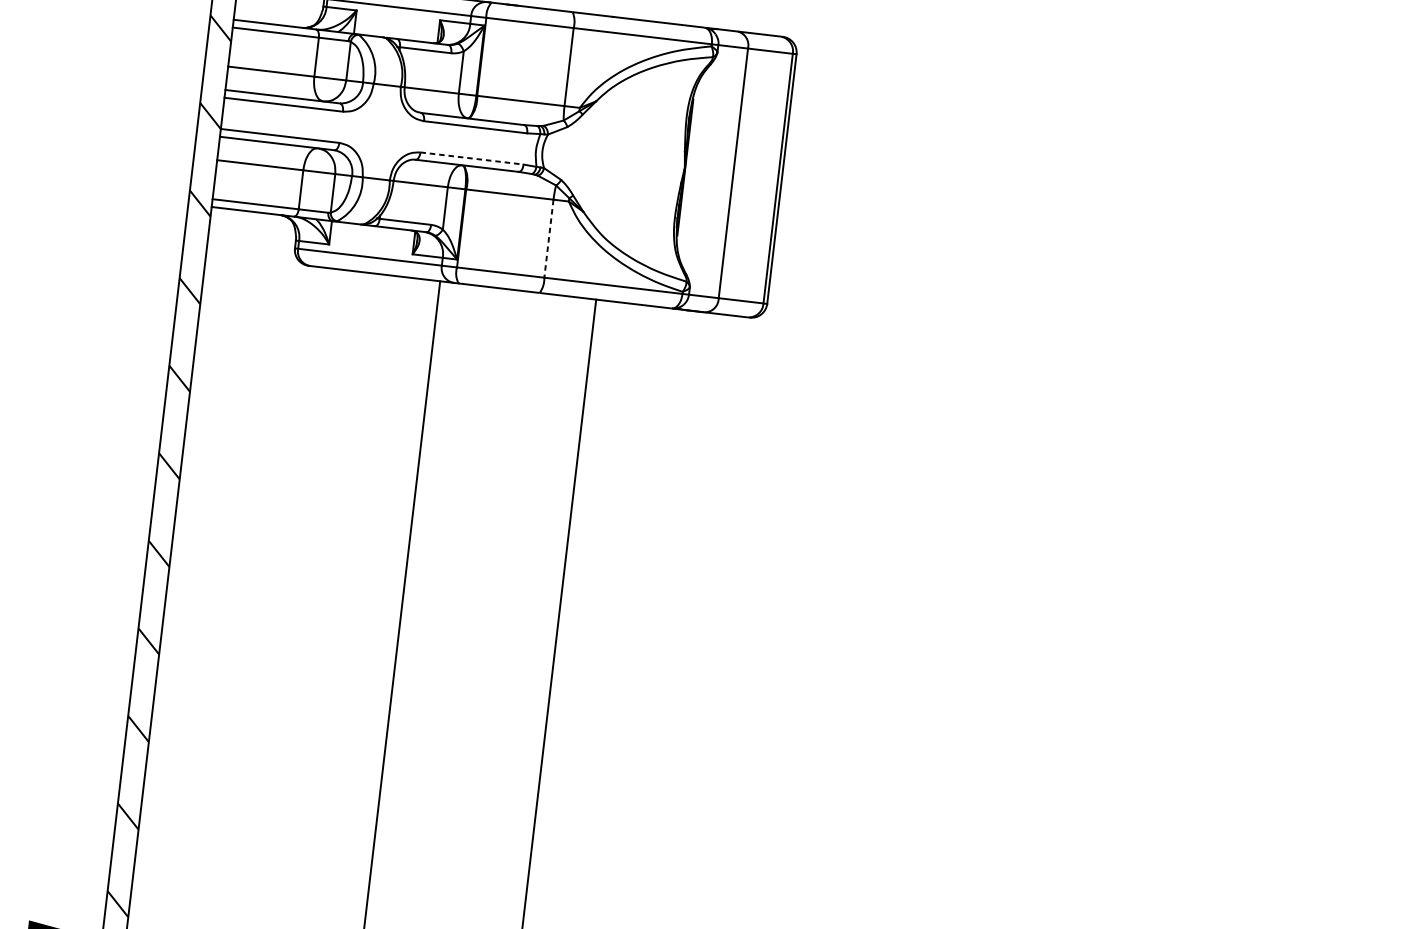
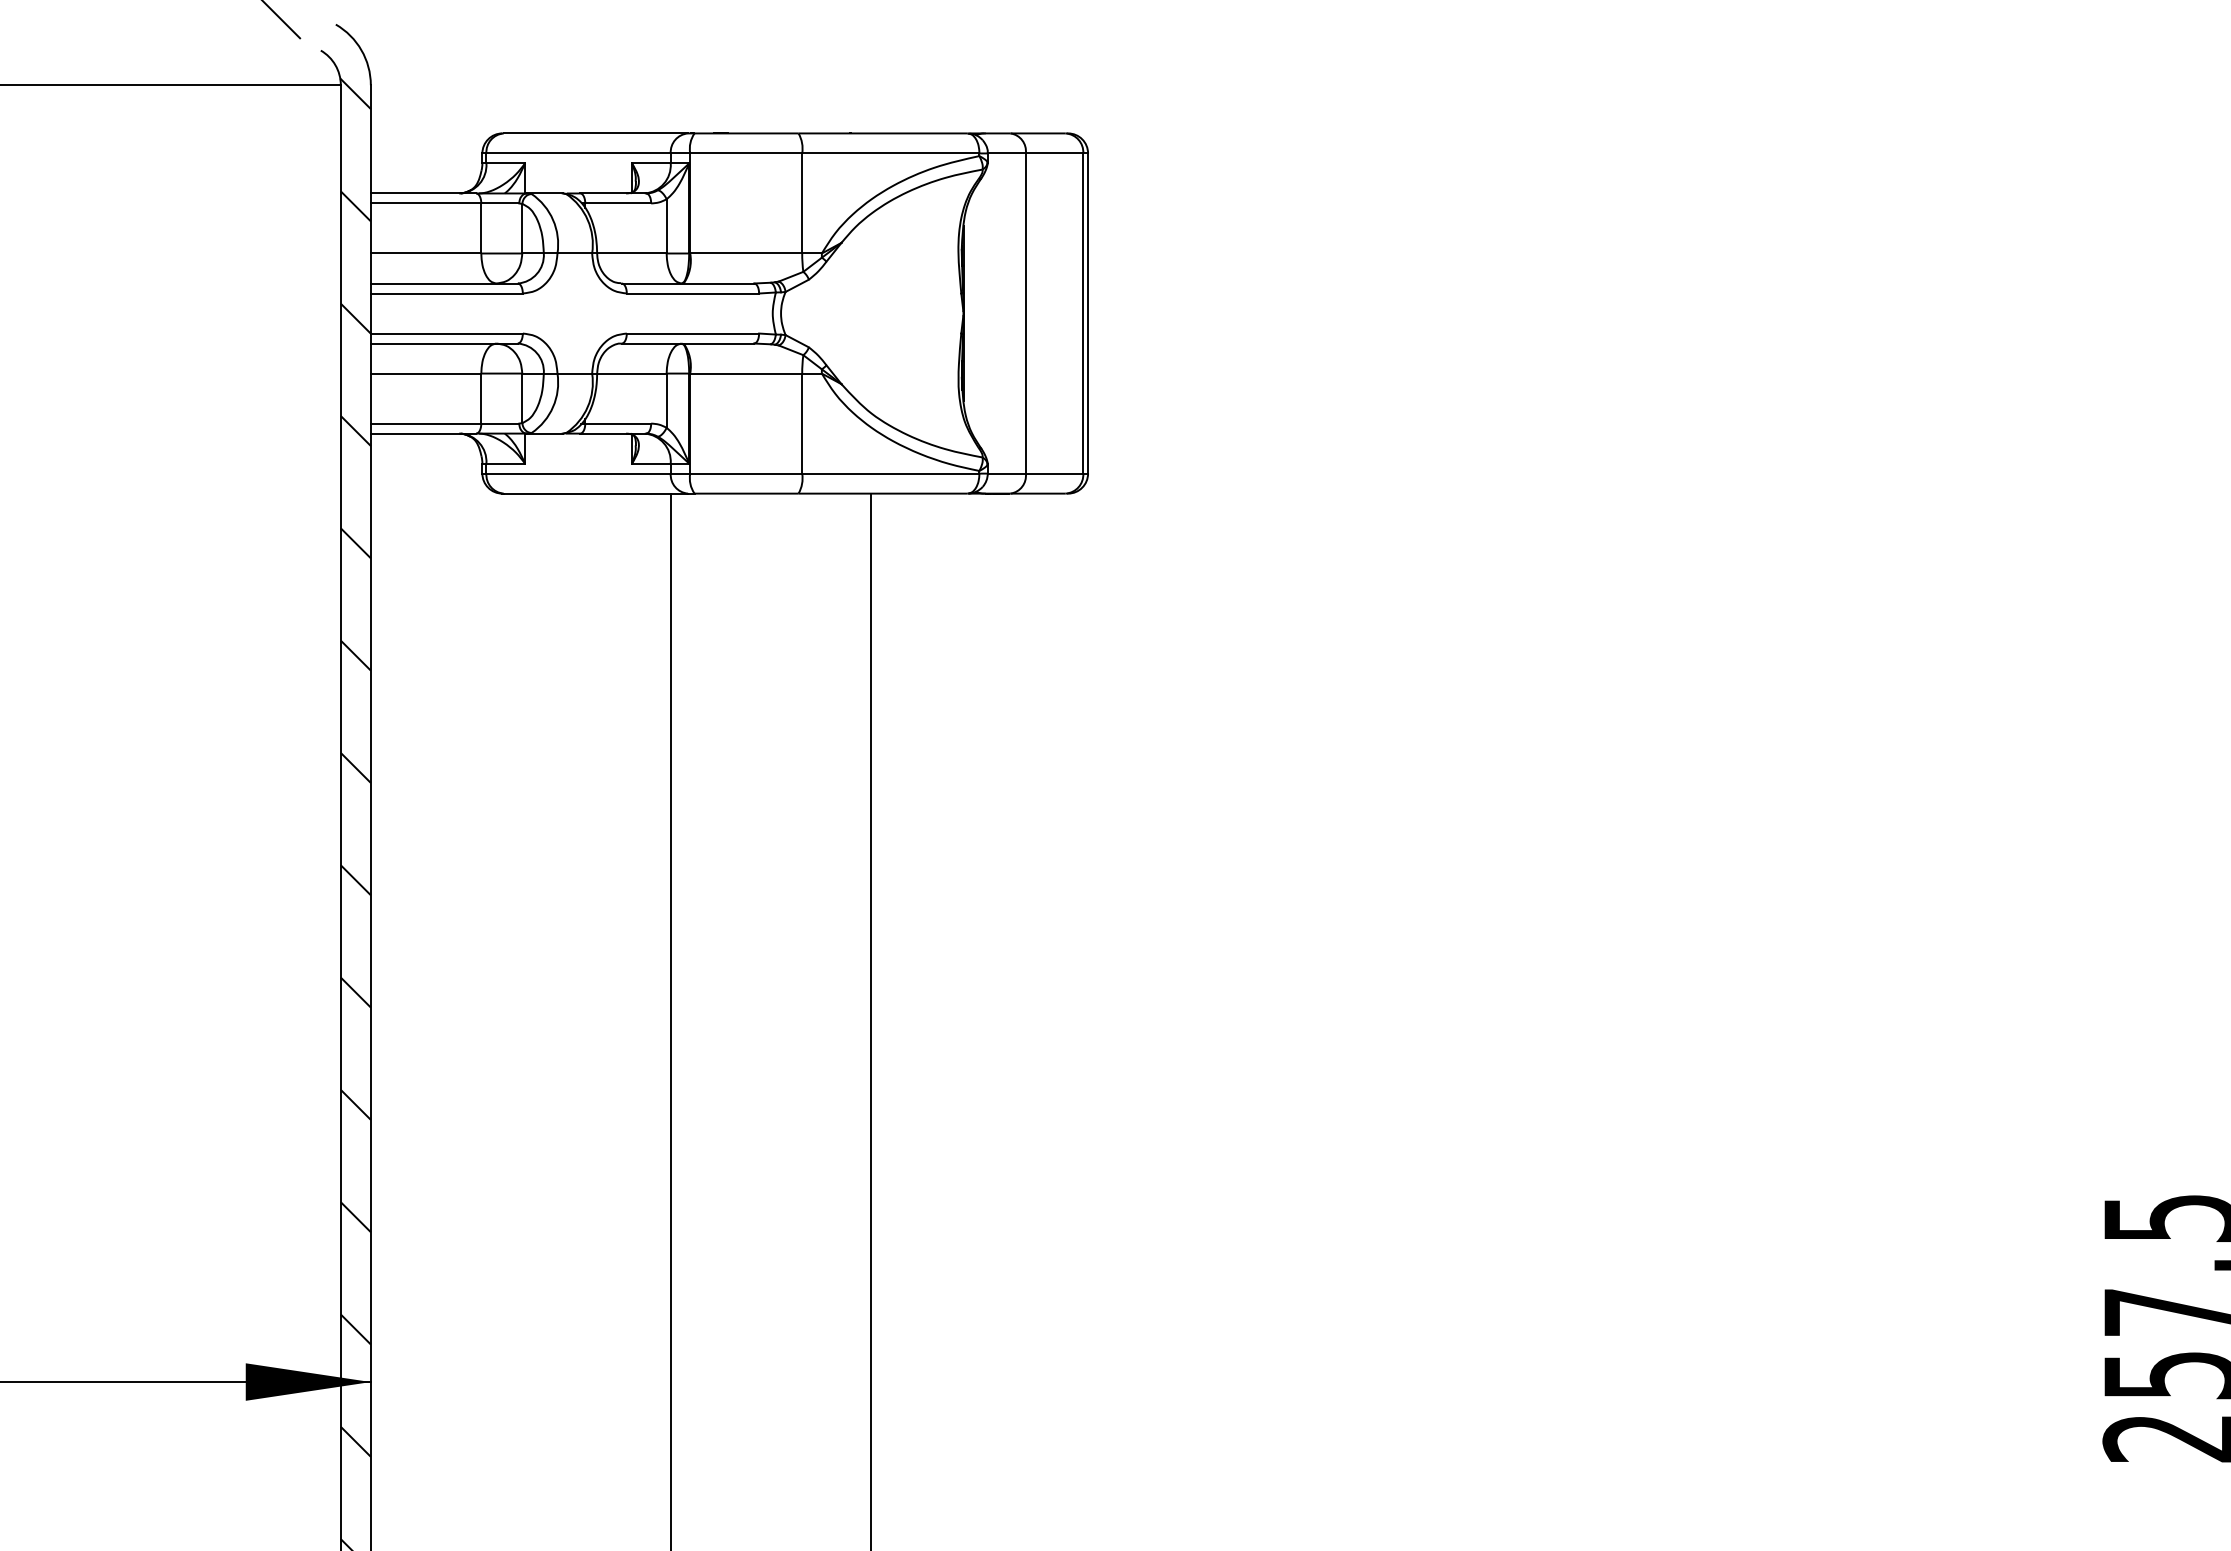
line: (472, 158) -> (693, 333), dashed -> solid
line: (549, 239) -> (802, 424), dashed -> solid

